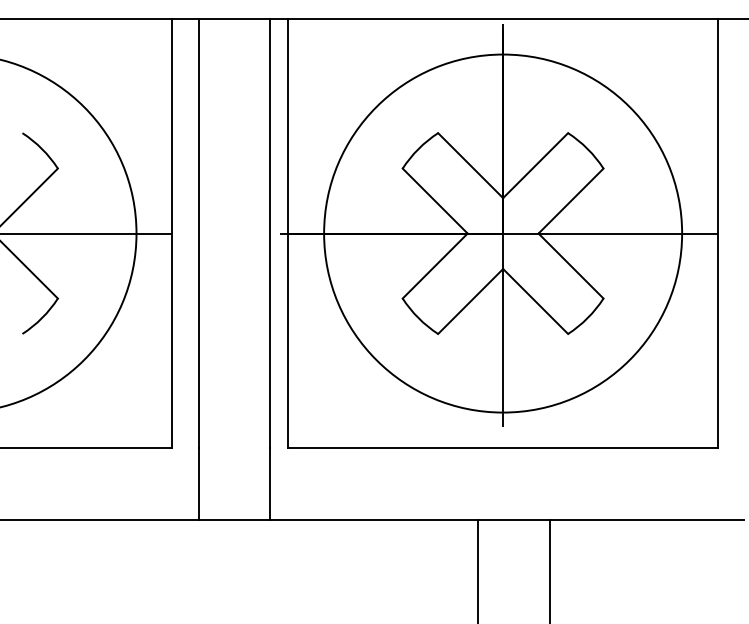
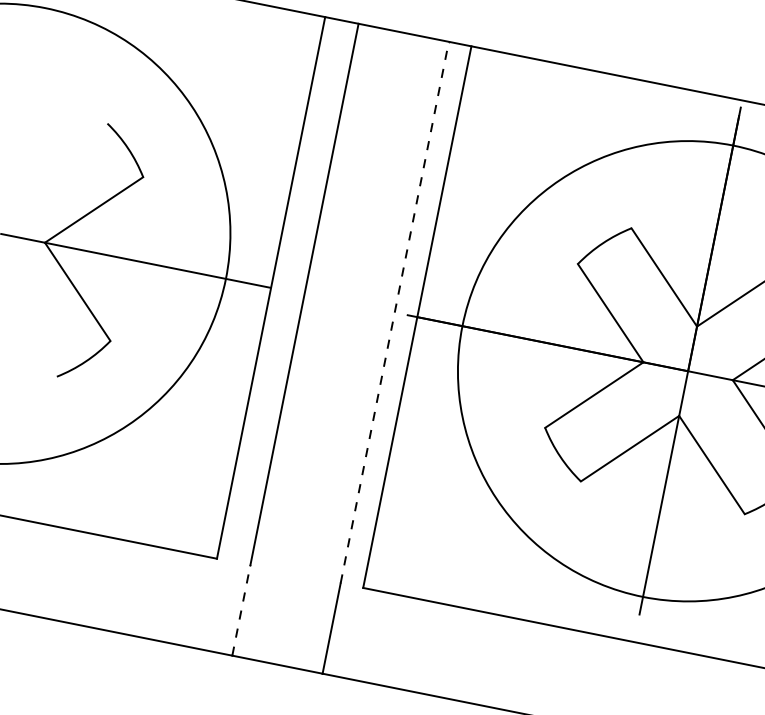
line: (270, 233) -> (394, 312), solid -> dashed
line: (198, 484) -> (240, 610), solid -> dashed

